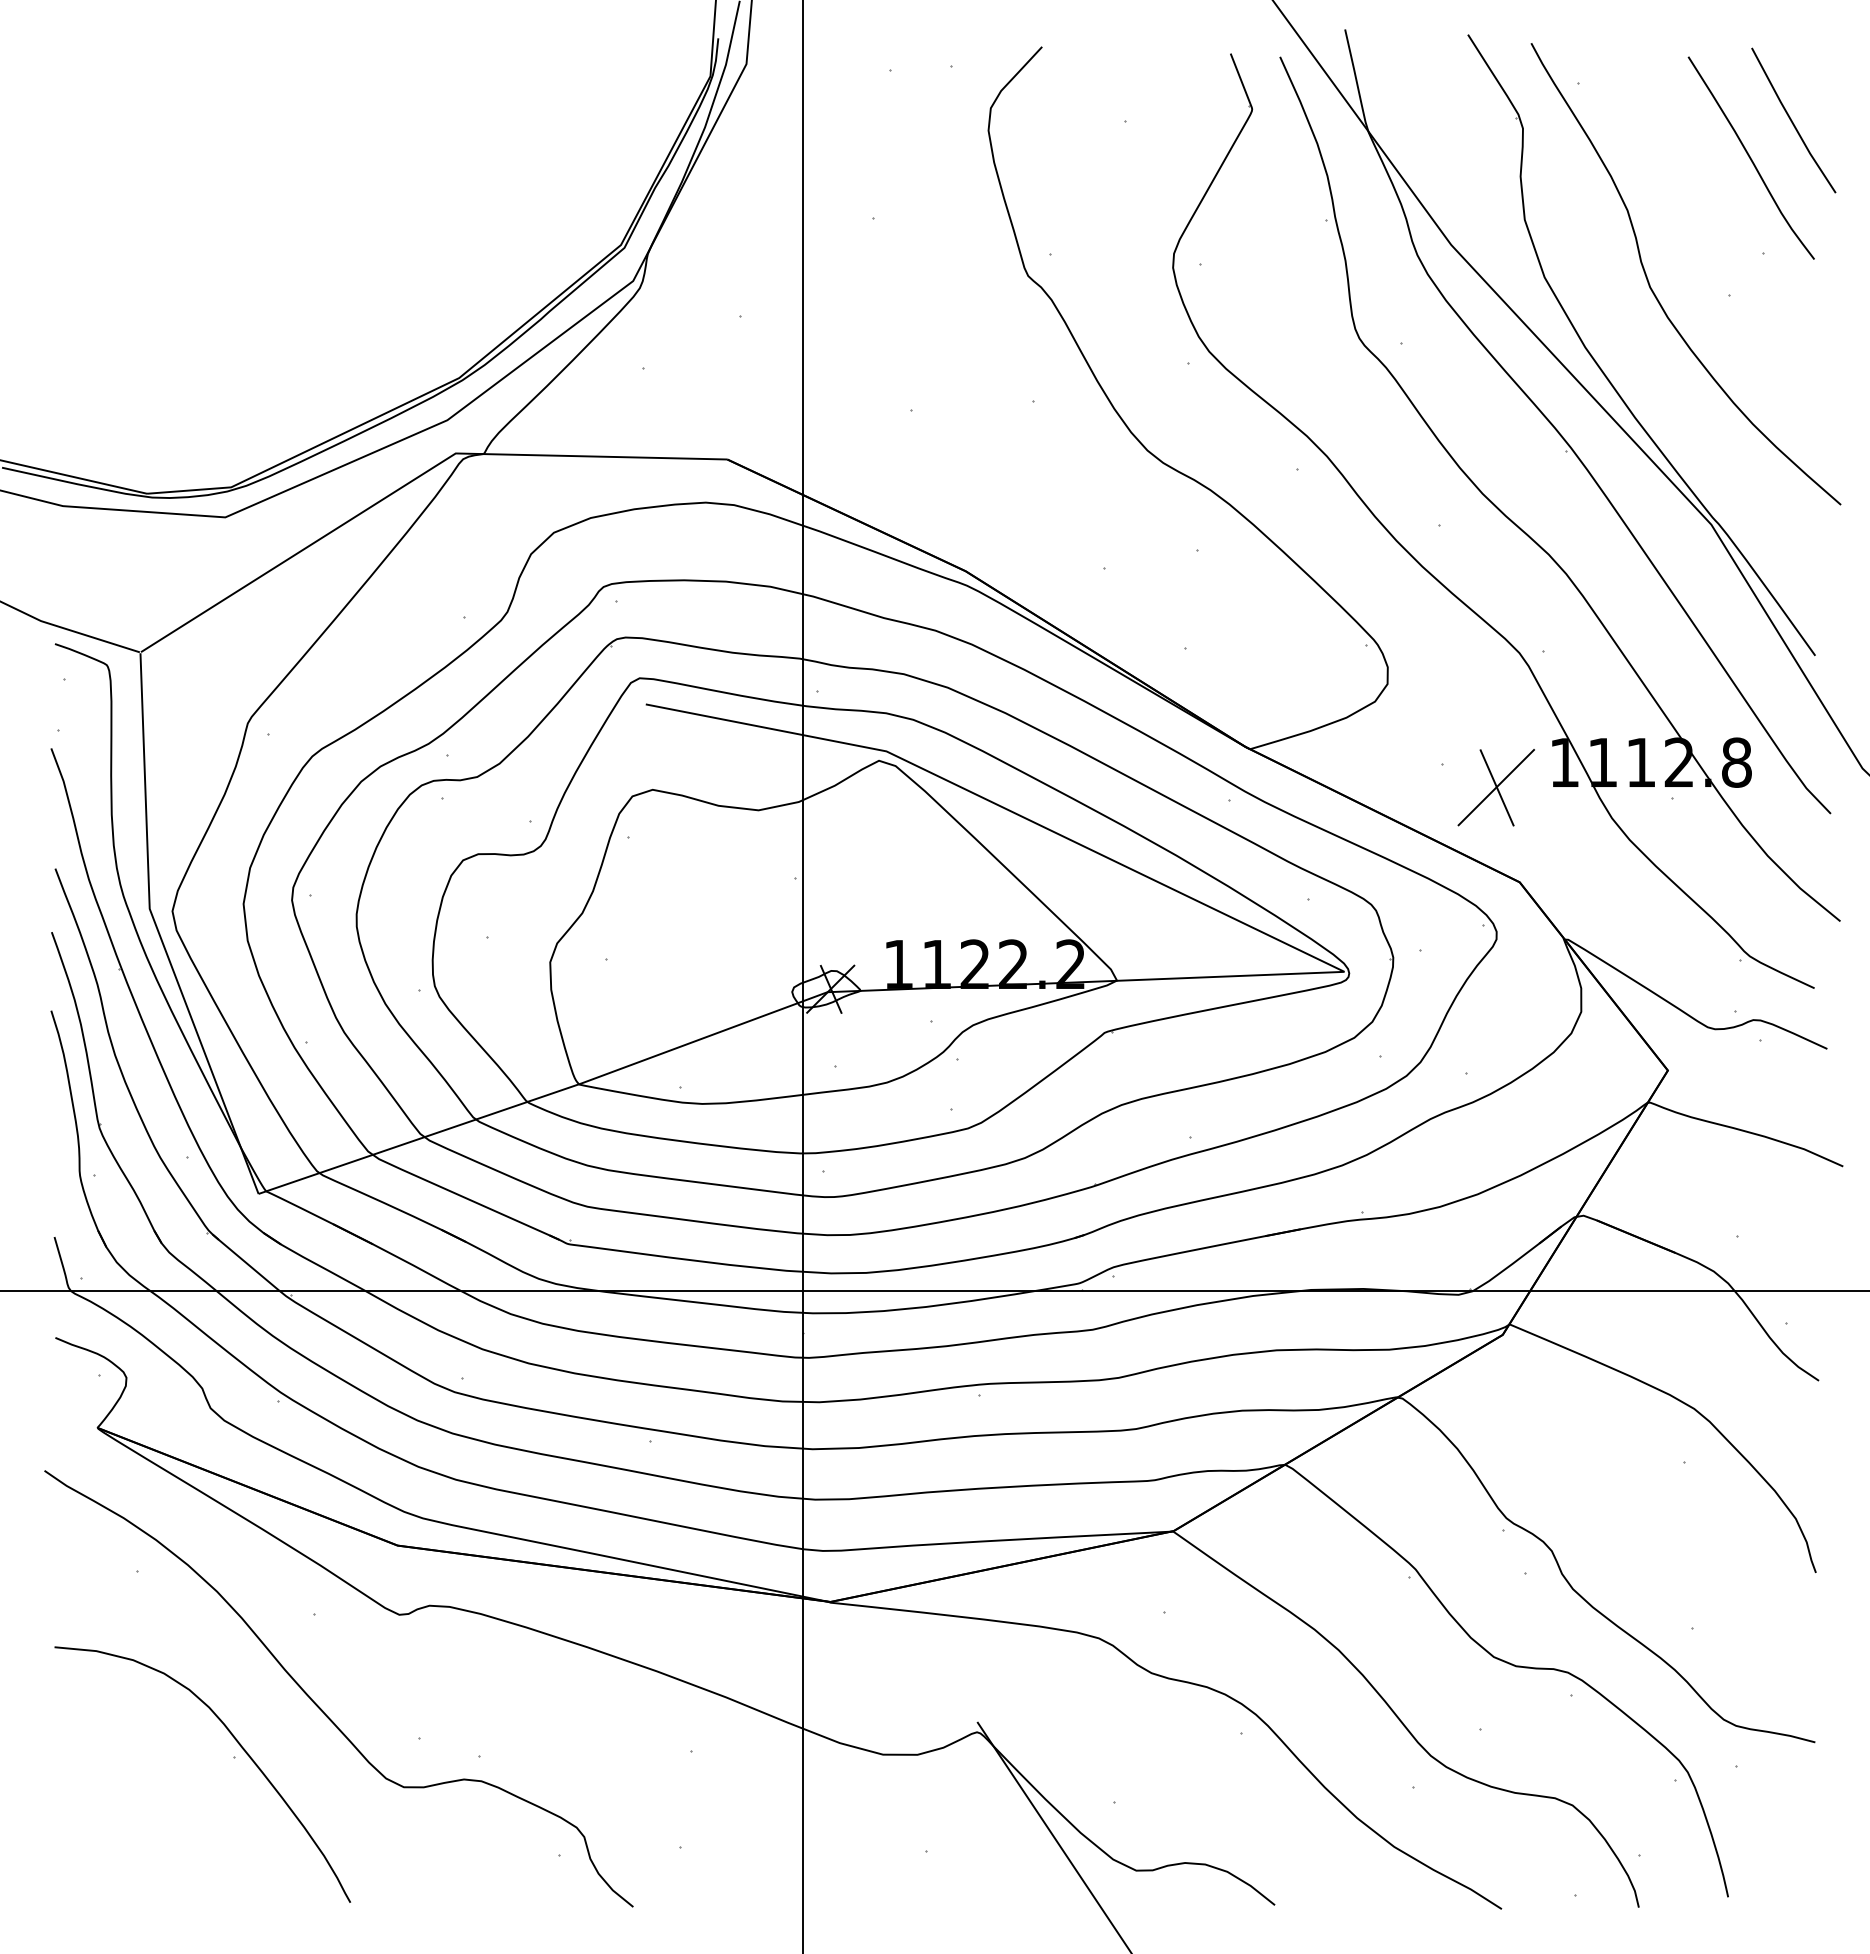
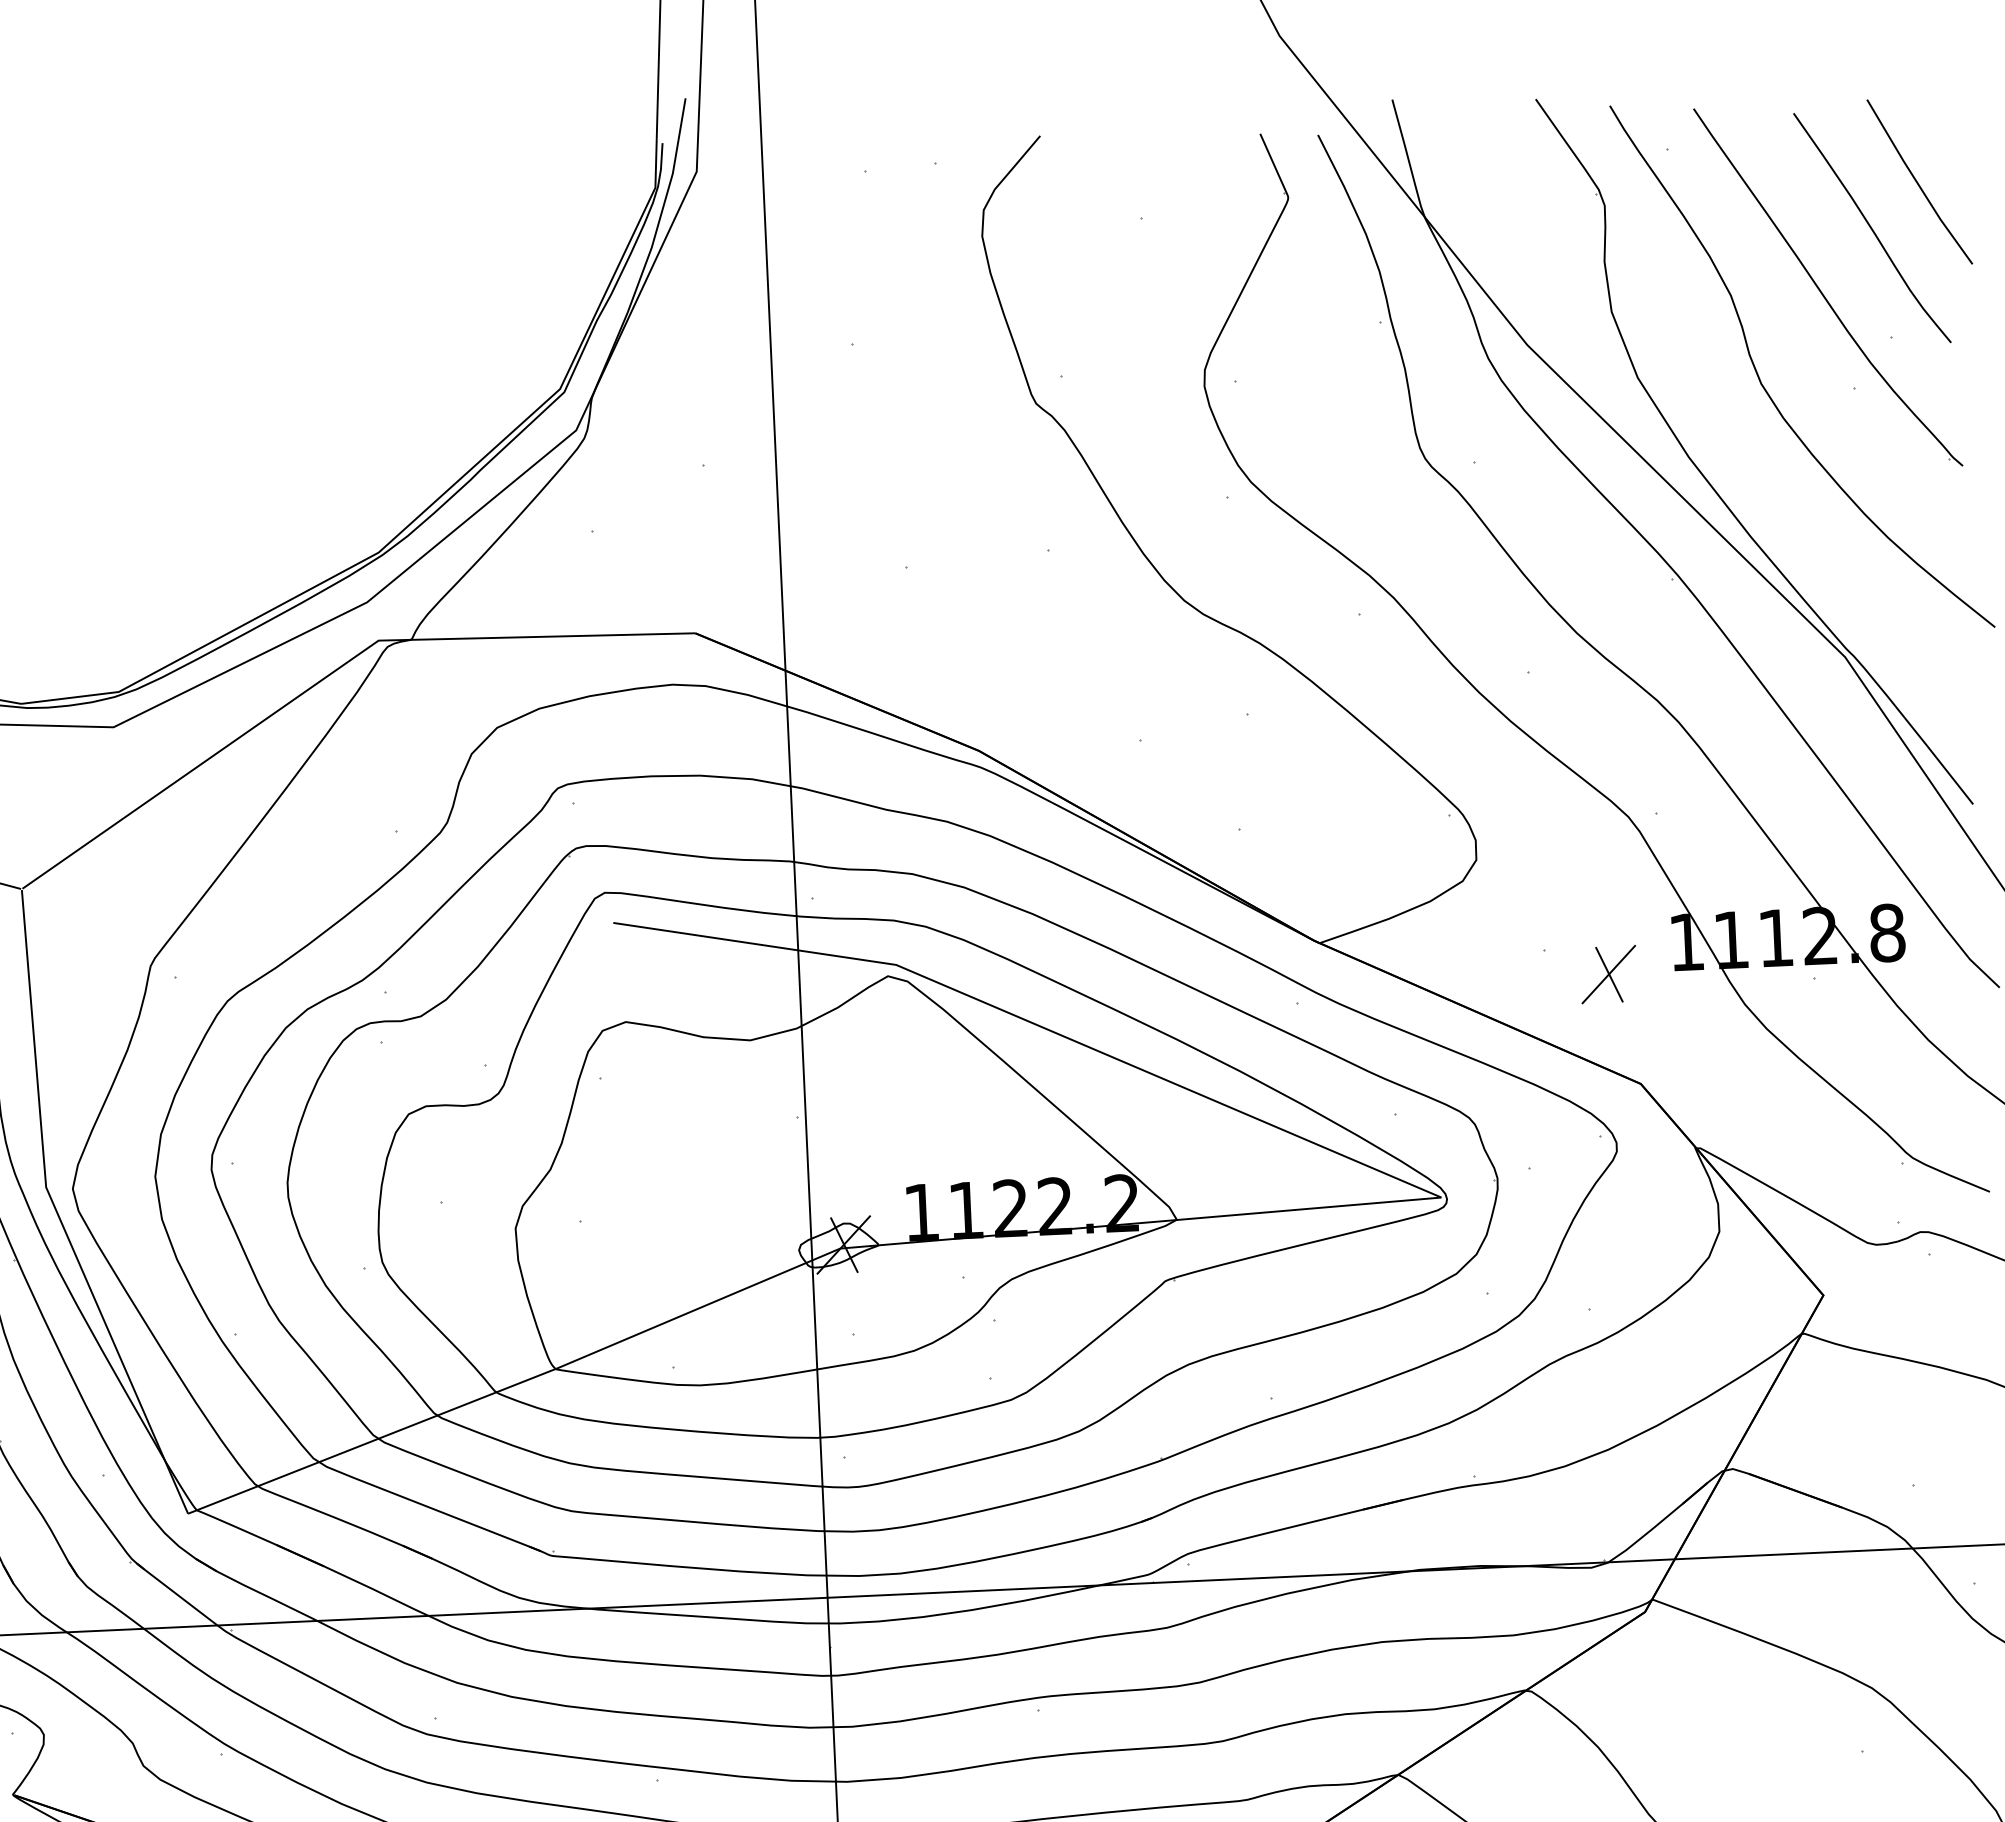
part: (1706, 211) -> (1822, 292), added
part: (1496, 786) -> (1608, 973), size x0.62

